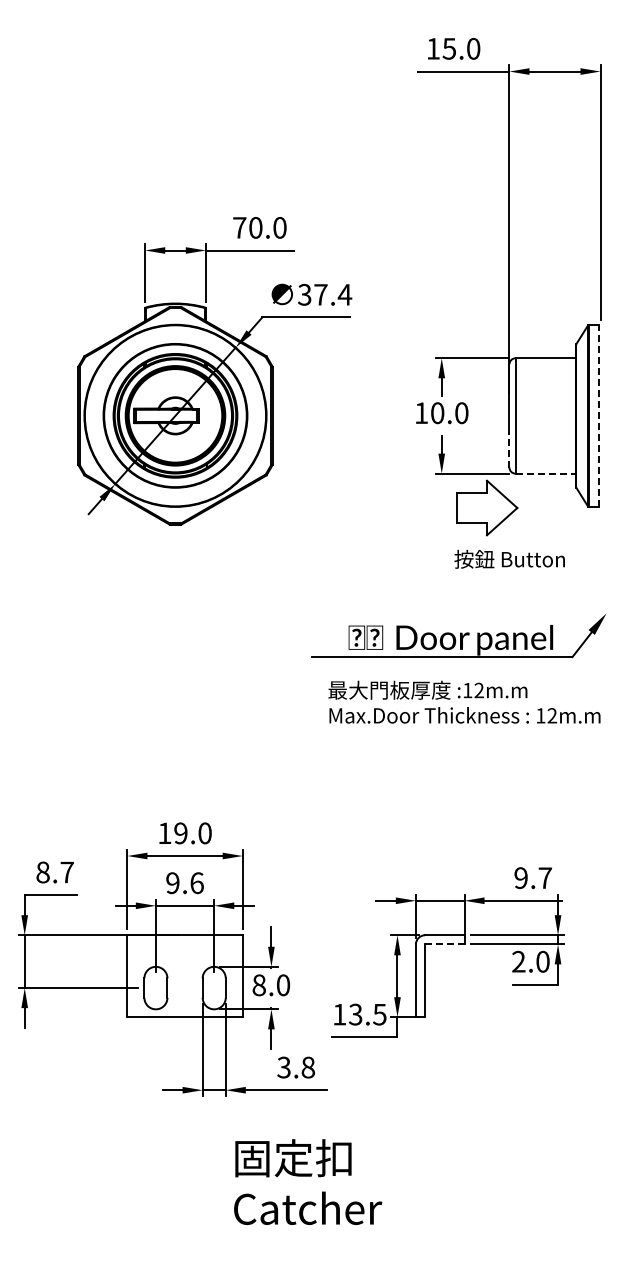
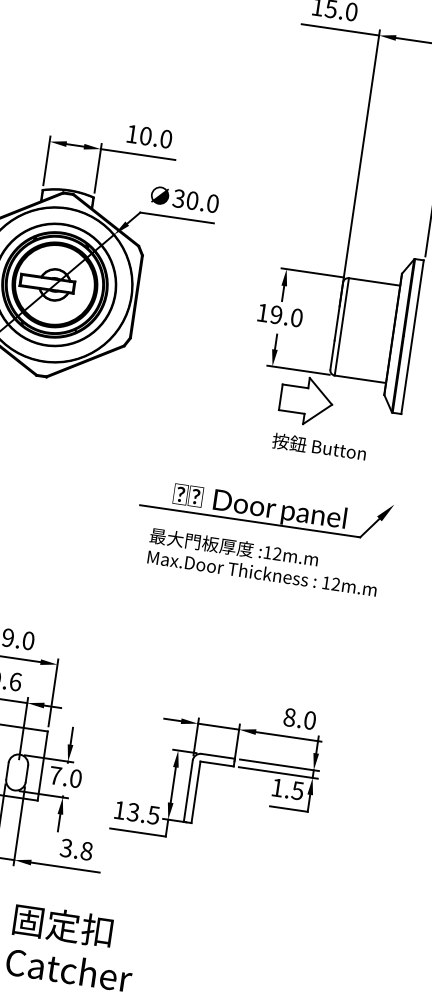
text: (239, 227) -> (132, 133), 70.0 -> 10.0
text: (333, 294) -> (203, 201), 37.4 -> 30.0
text: (437, 413) -> (276, 315), 10.0 -> 19.0
line: (599, 415) -> (412, 336), dashed -> solid
line: (509, 449) -> (332, 354), dashed -> solid
line: (546, 473) -> (360, 379), dashed -> solid
text: (532, 878) -> (299, 719), 9.7 -> 8.0
line: (444, 944) -> (216, 764), dashed -> solid
text: (530, 961) -> (287, 789), 2.0 -> 1.5
text: (258, 985) -> (54, 775), 8.0 -> 7.0

